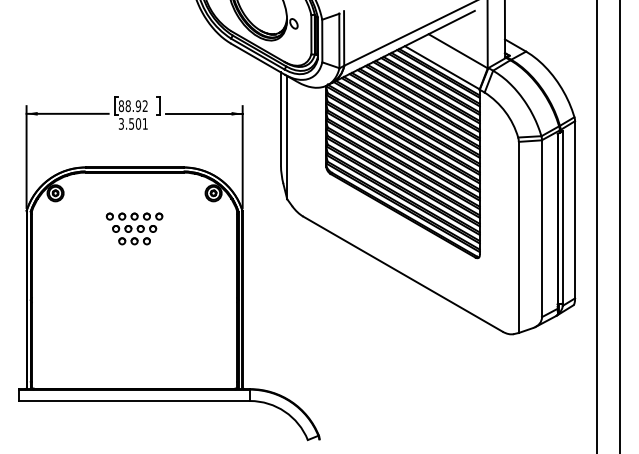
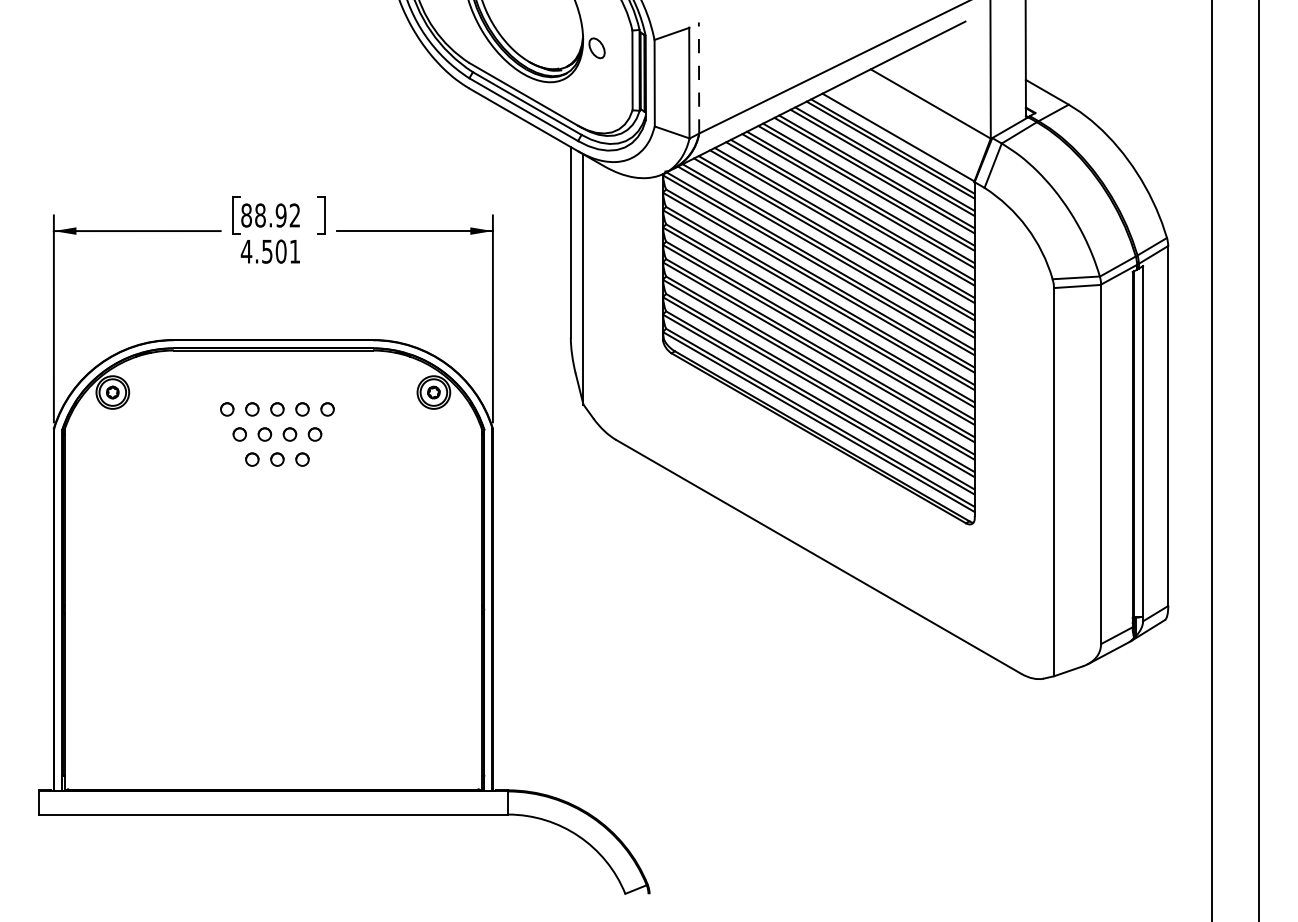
line: (344, 37) -> (699, 76), solid -> dashed
text: (121, 123) -> (246, 250), 3.501 -> 4.501
part: (134, 228) -> (277, 433), moved

